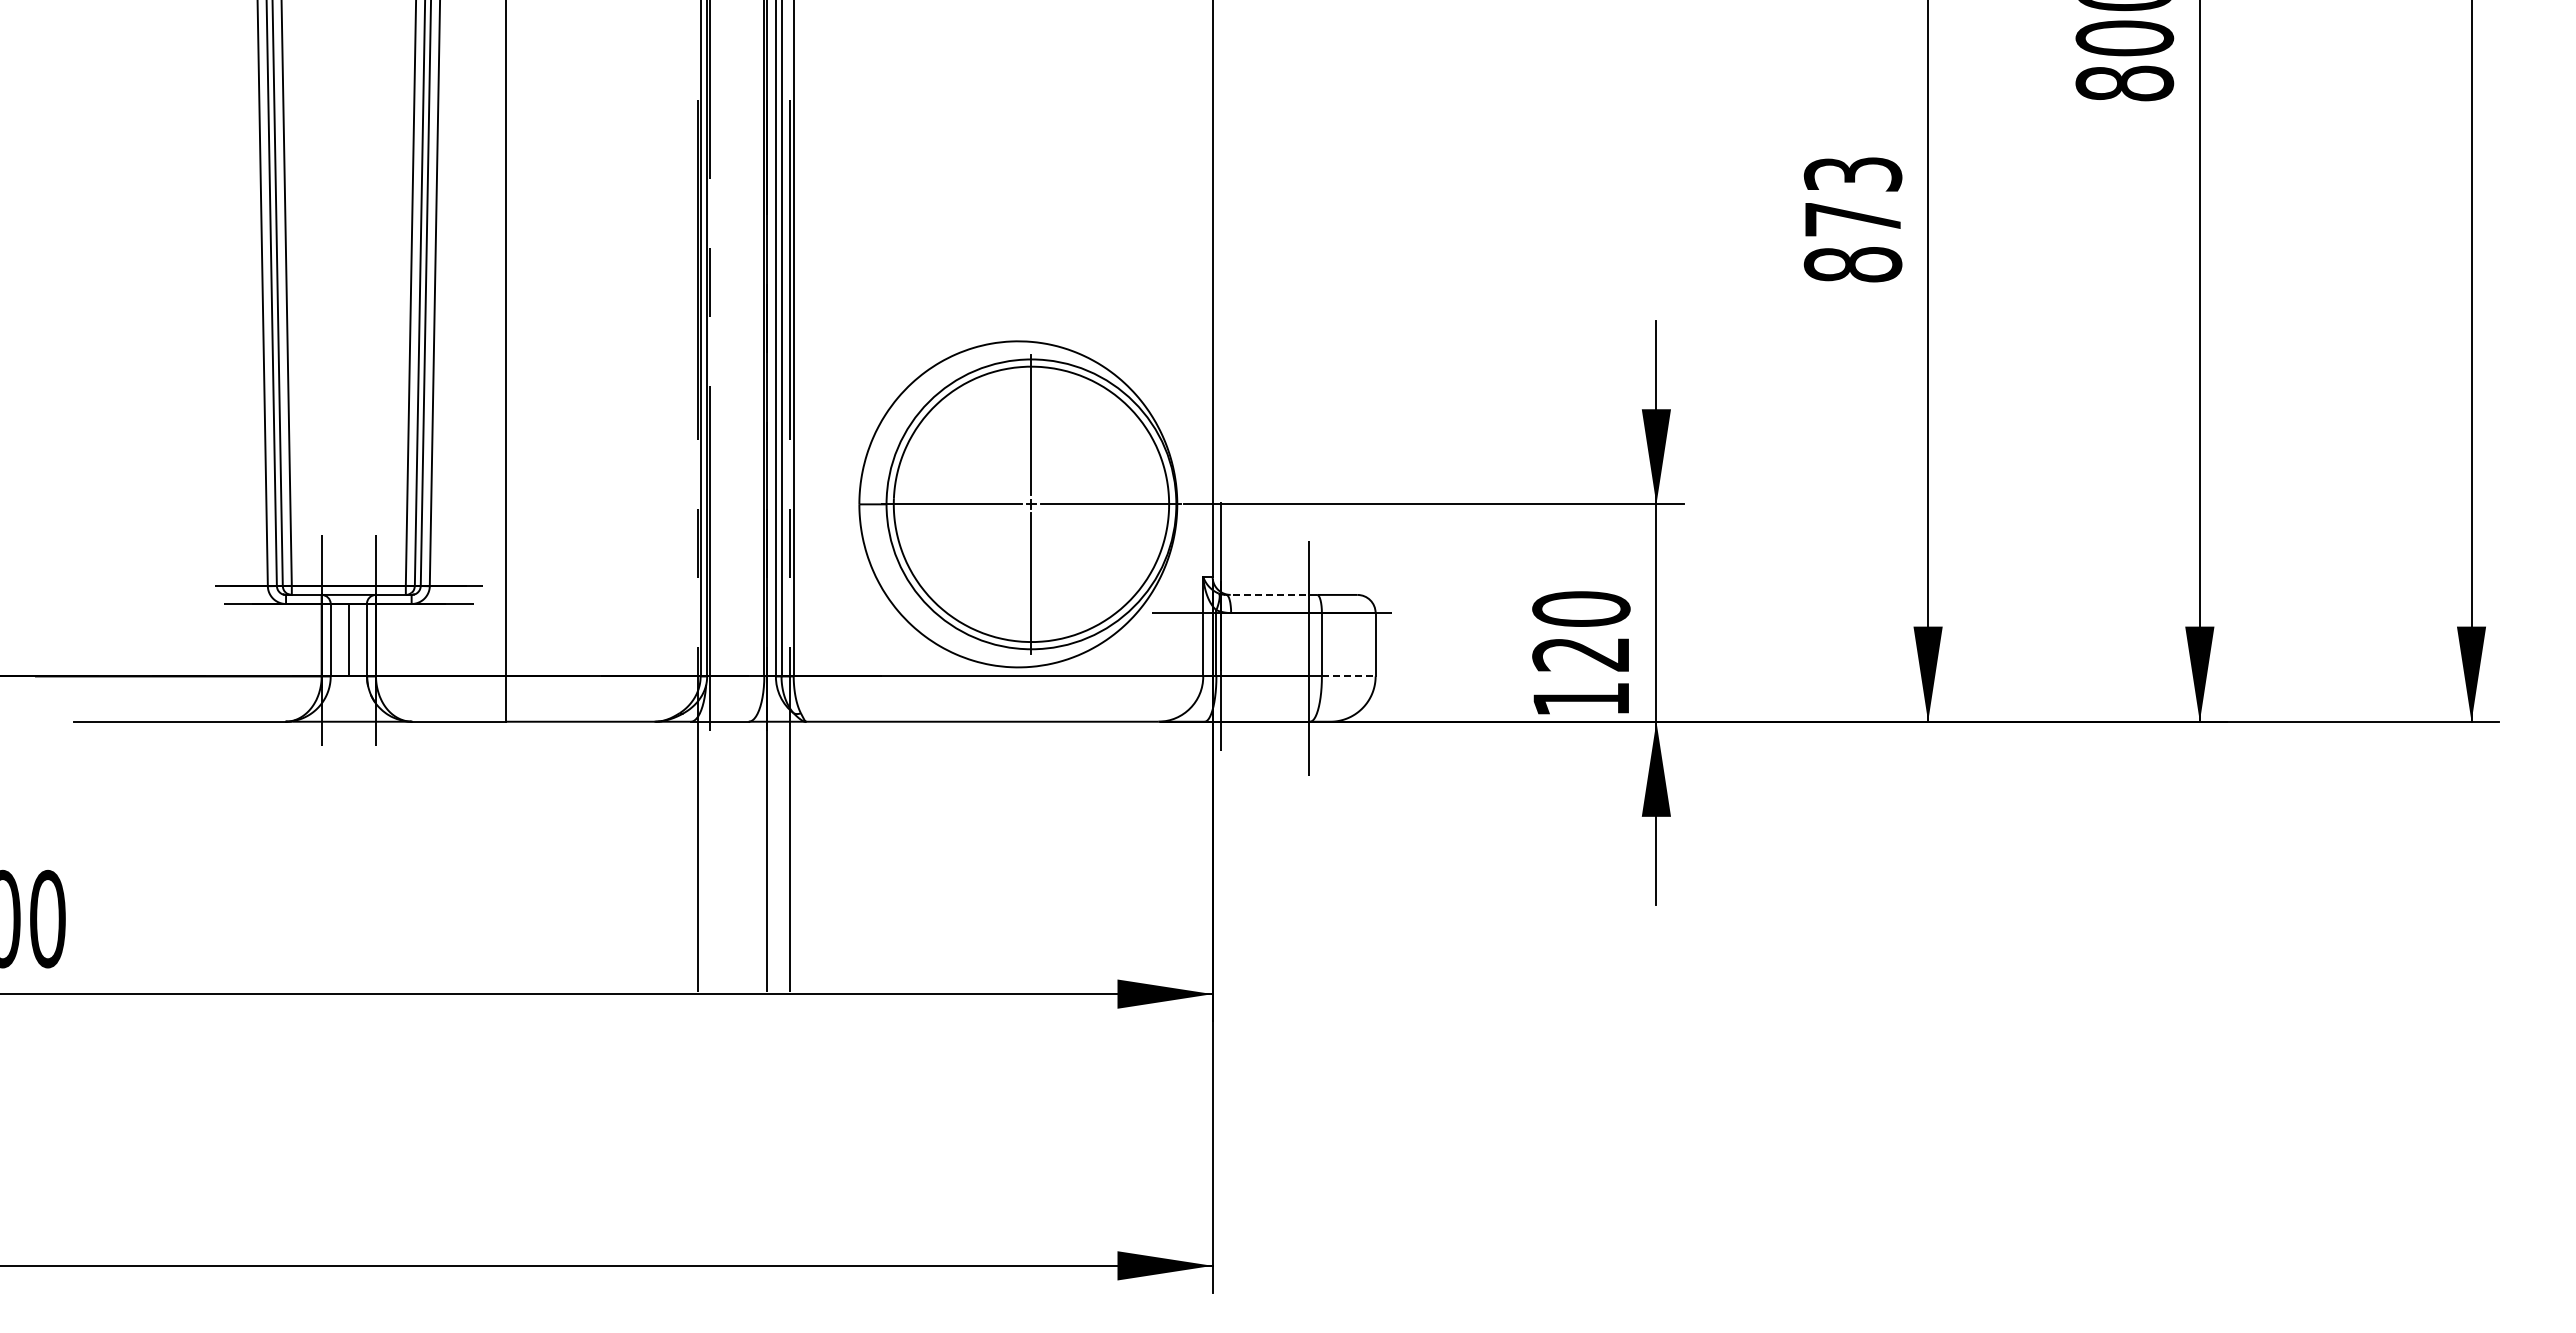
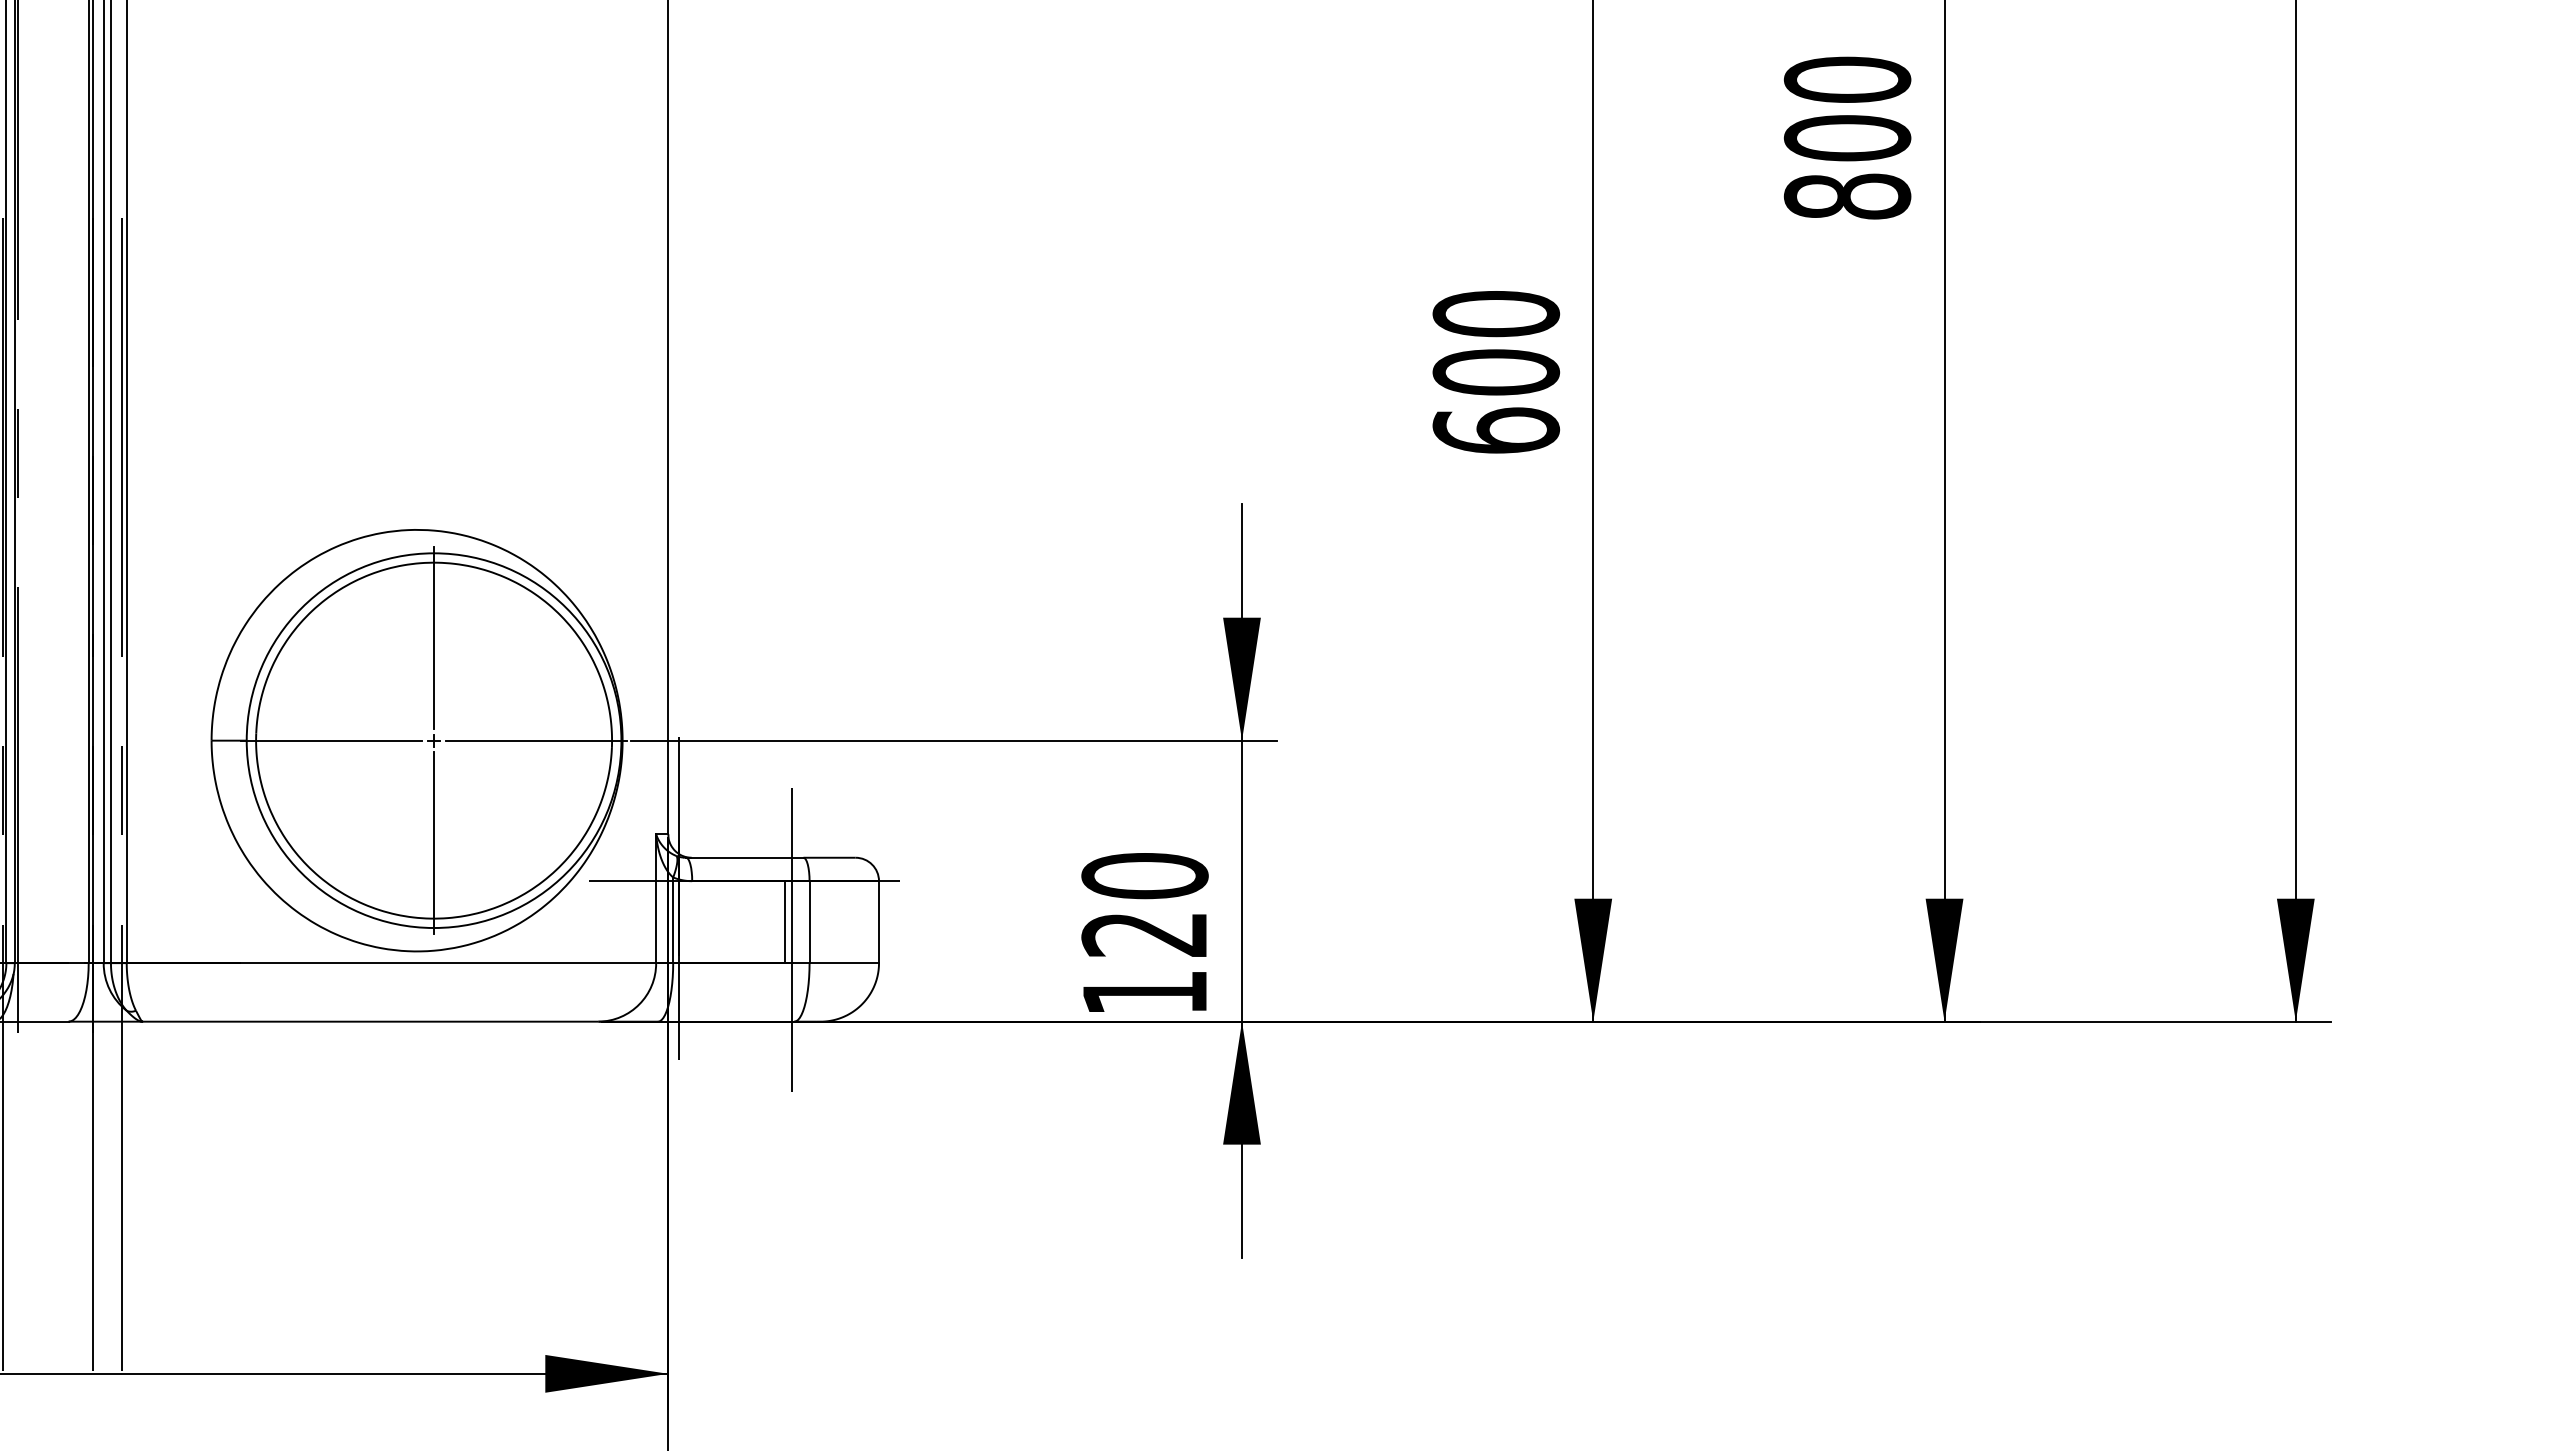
text: (1852, 219) -> (1495, 372), 873 -> 600
line: (1271, 594) -> (744, 857), dashed -> solid
line: (1303, 644) -> (785, 921), added
line: (1348, 676) -> (843, 963), dashed -> solid

